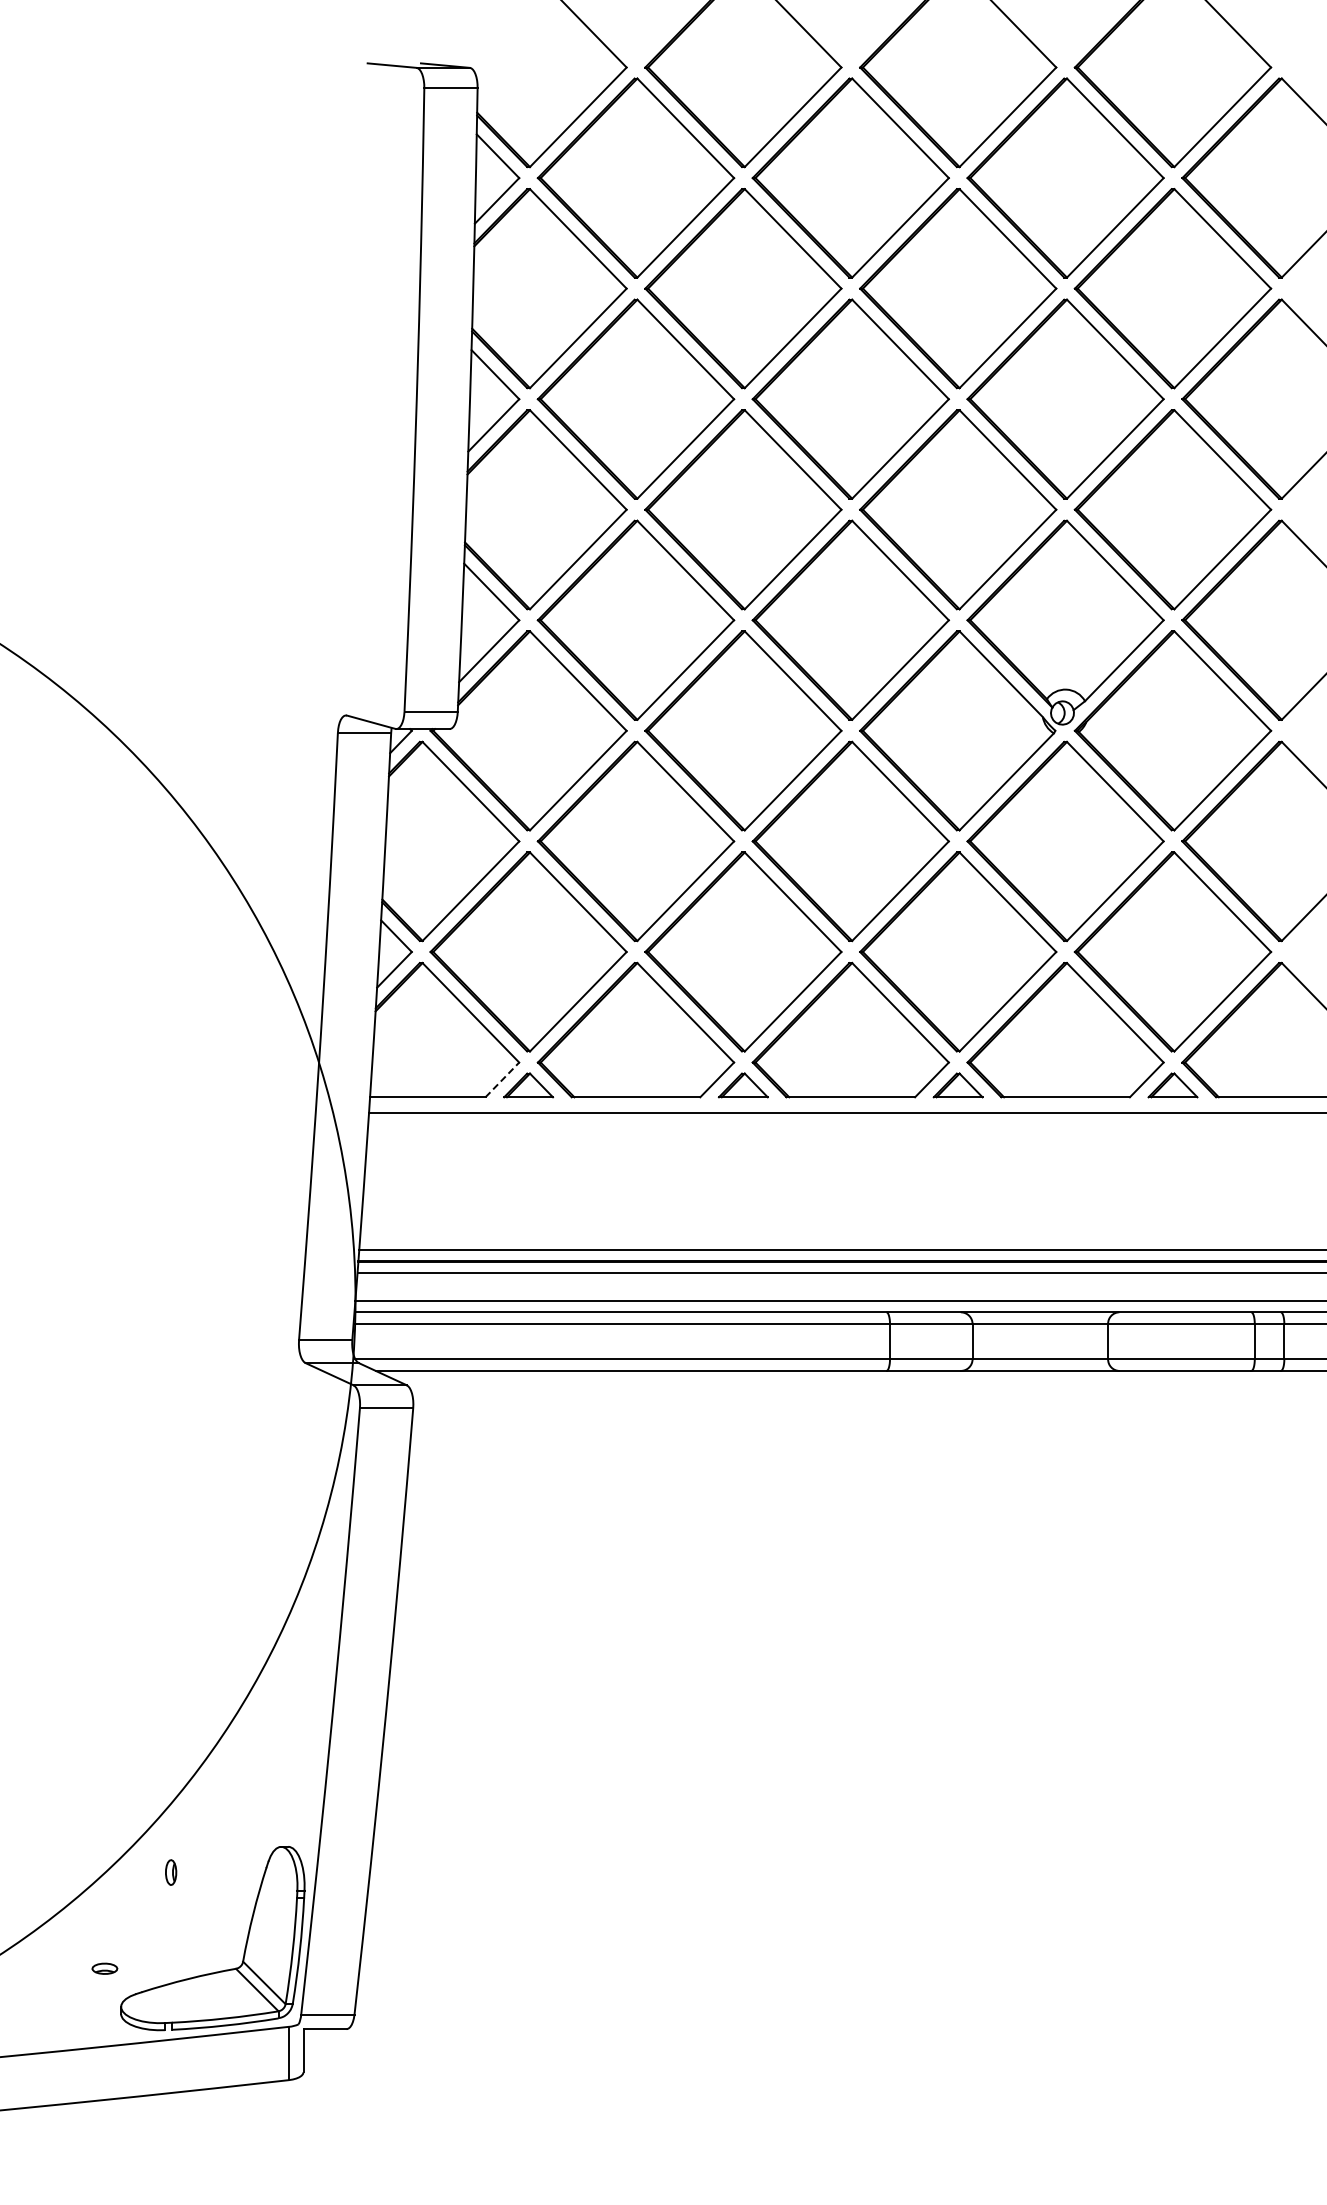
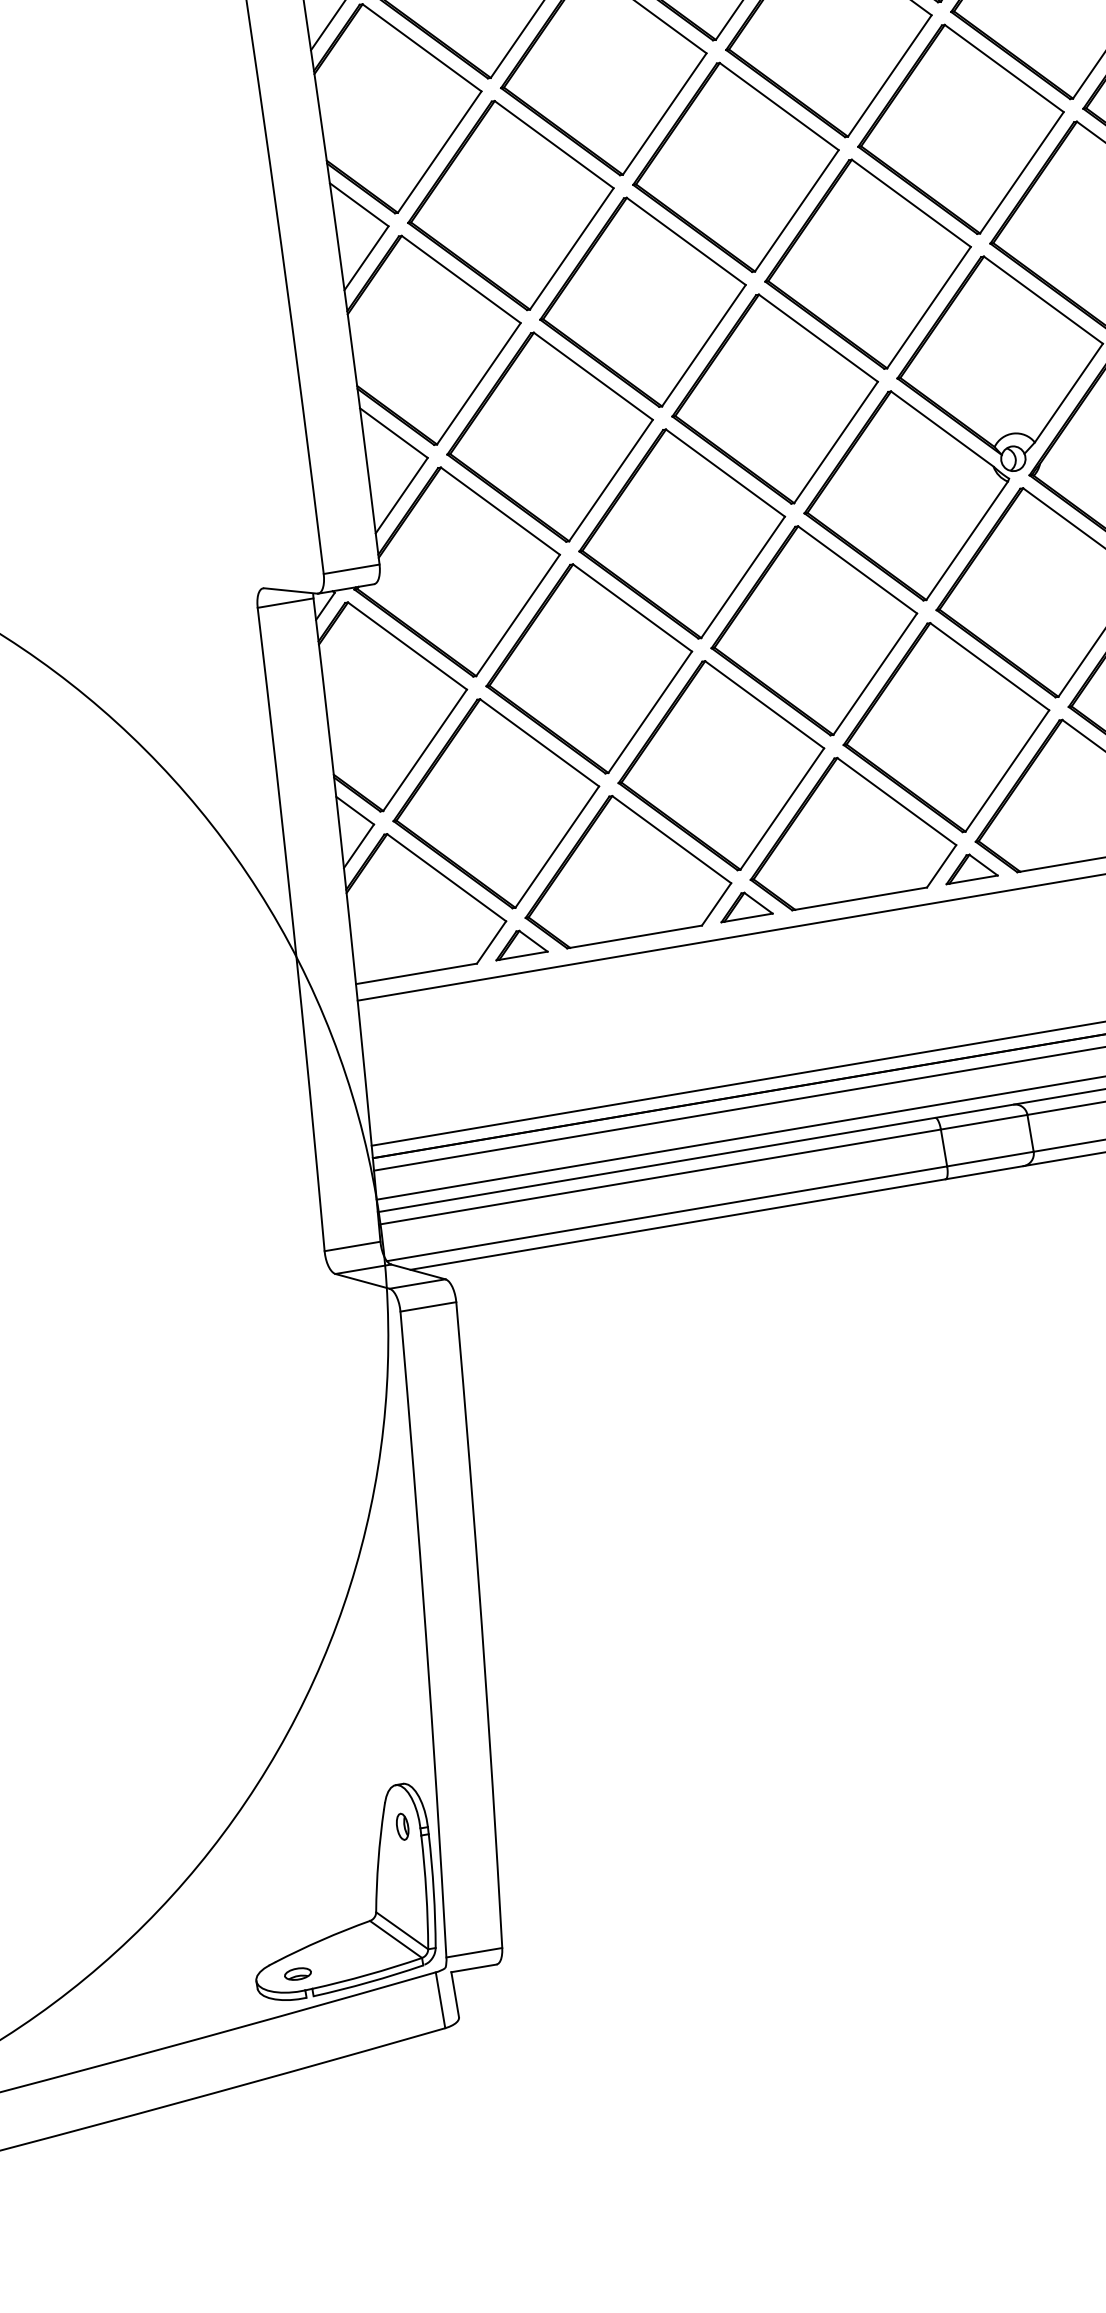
line: (502, 1079) -> (491, 942), dashed -> solid
part: (171, 1872) -> (403, 1826), moved
part: (104, 1968) -> (297, 1973), moved

